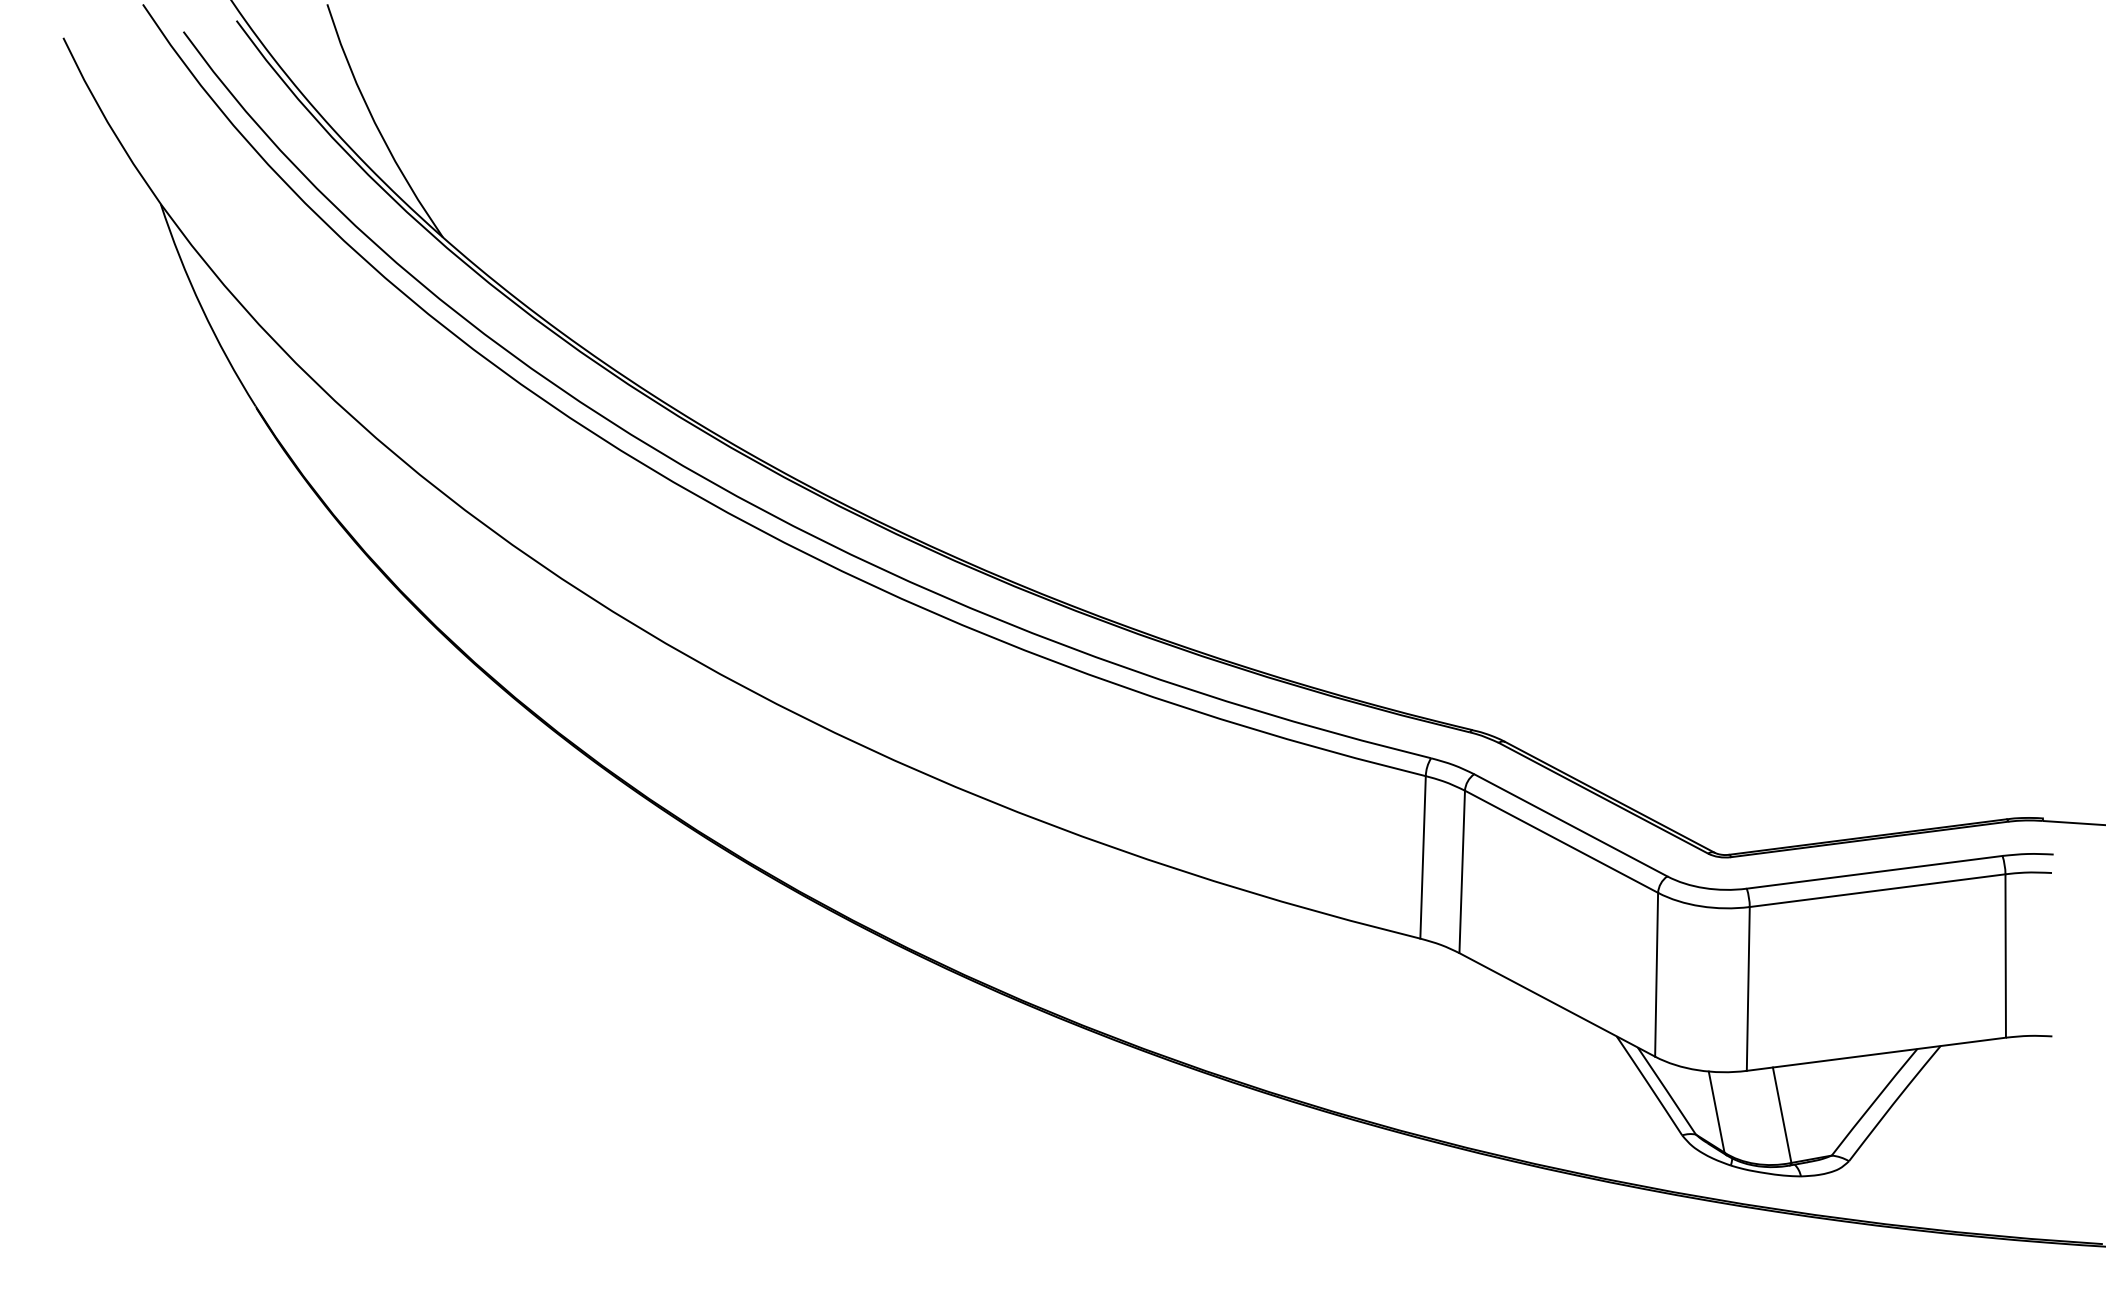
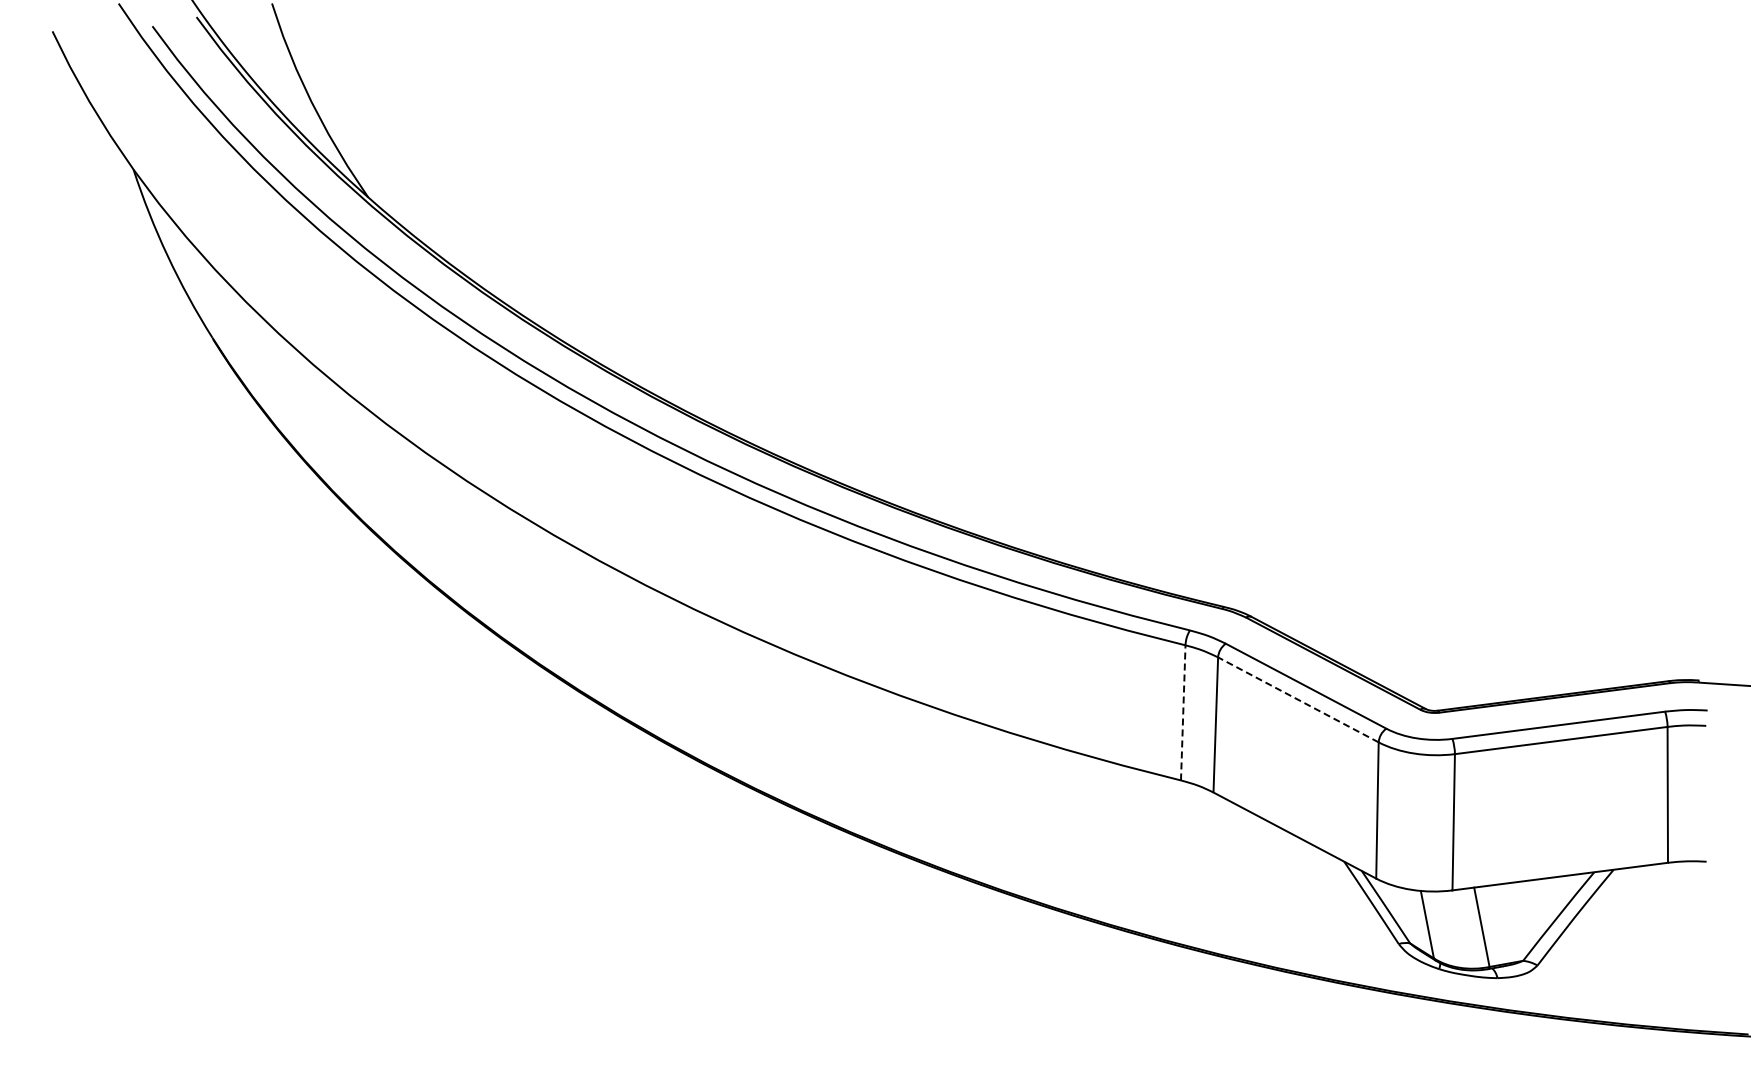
line: (1561, 841) -> (1298, 699), solid -> dashed
line: (1423, 856) -> (1183, 712), solid -> dashed

